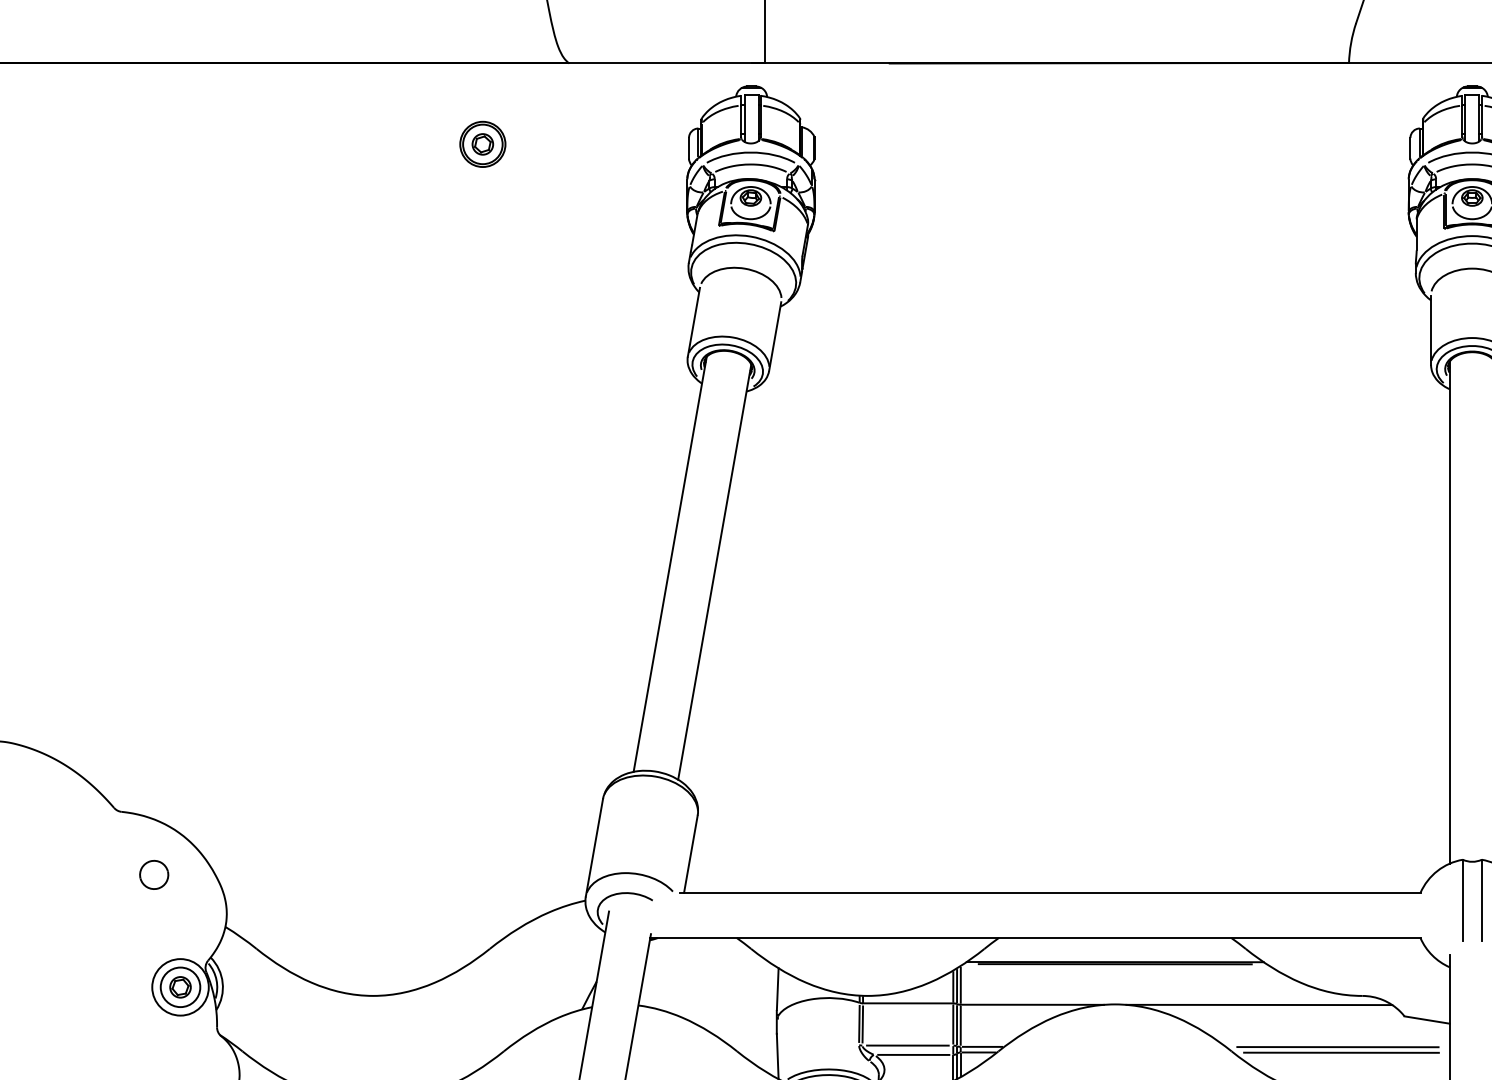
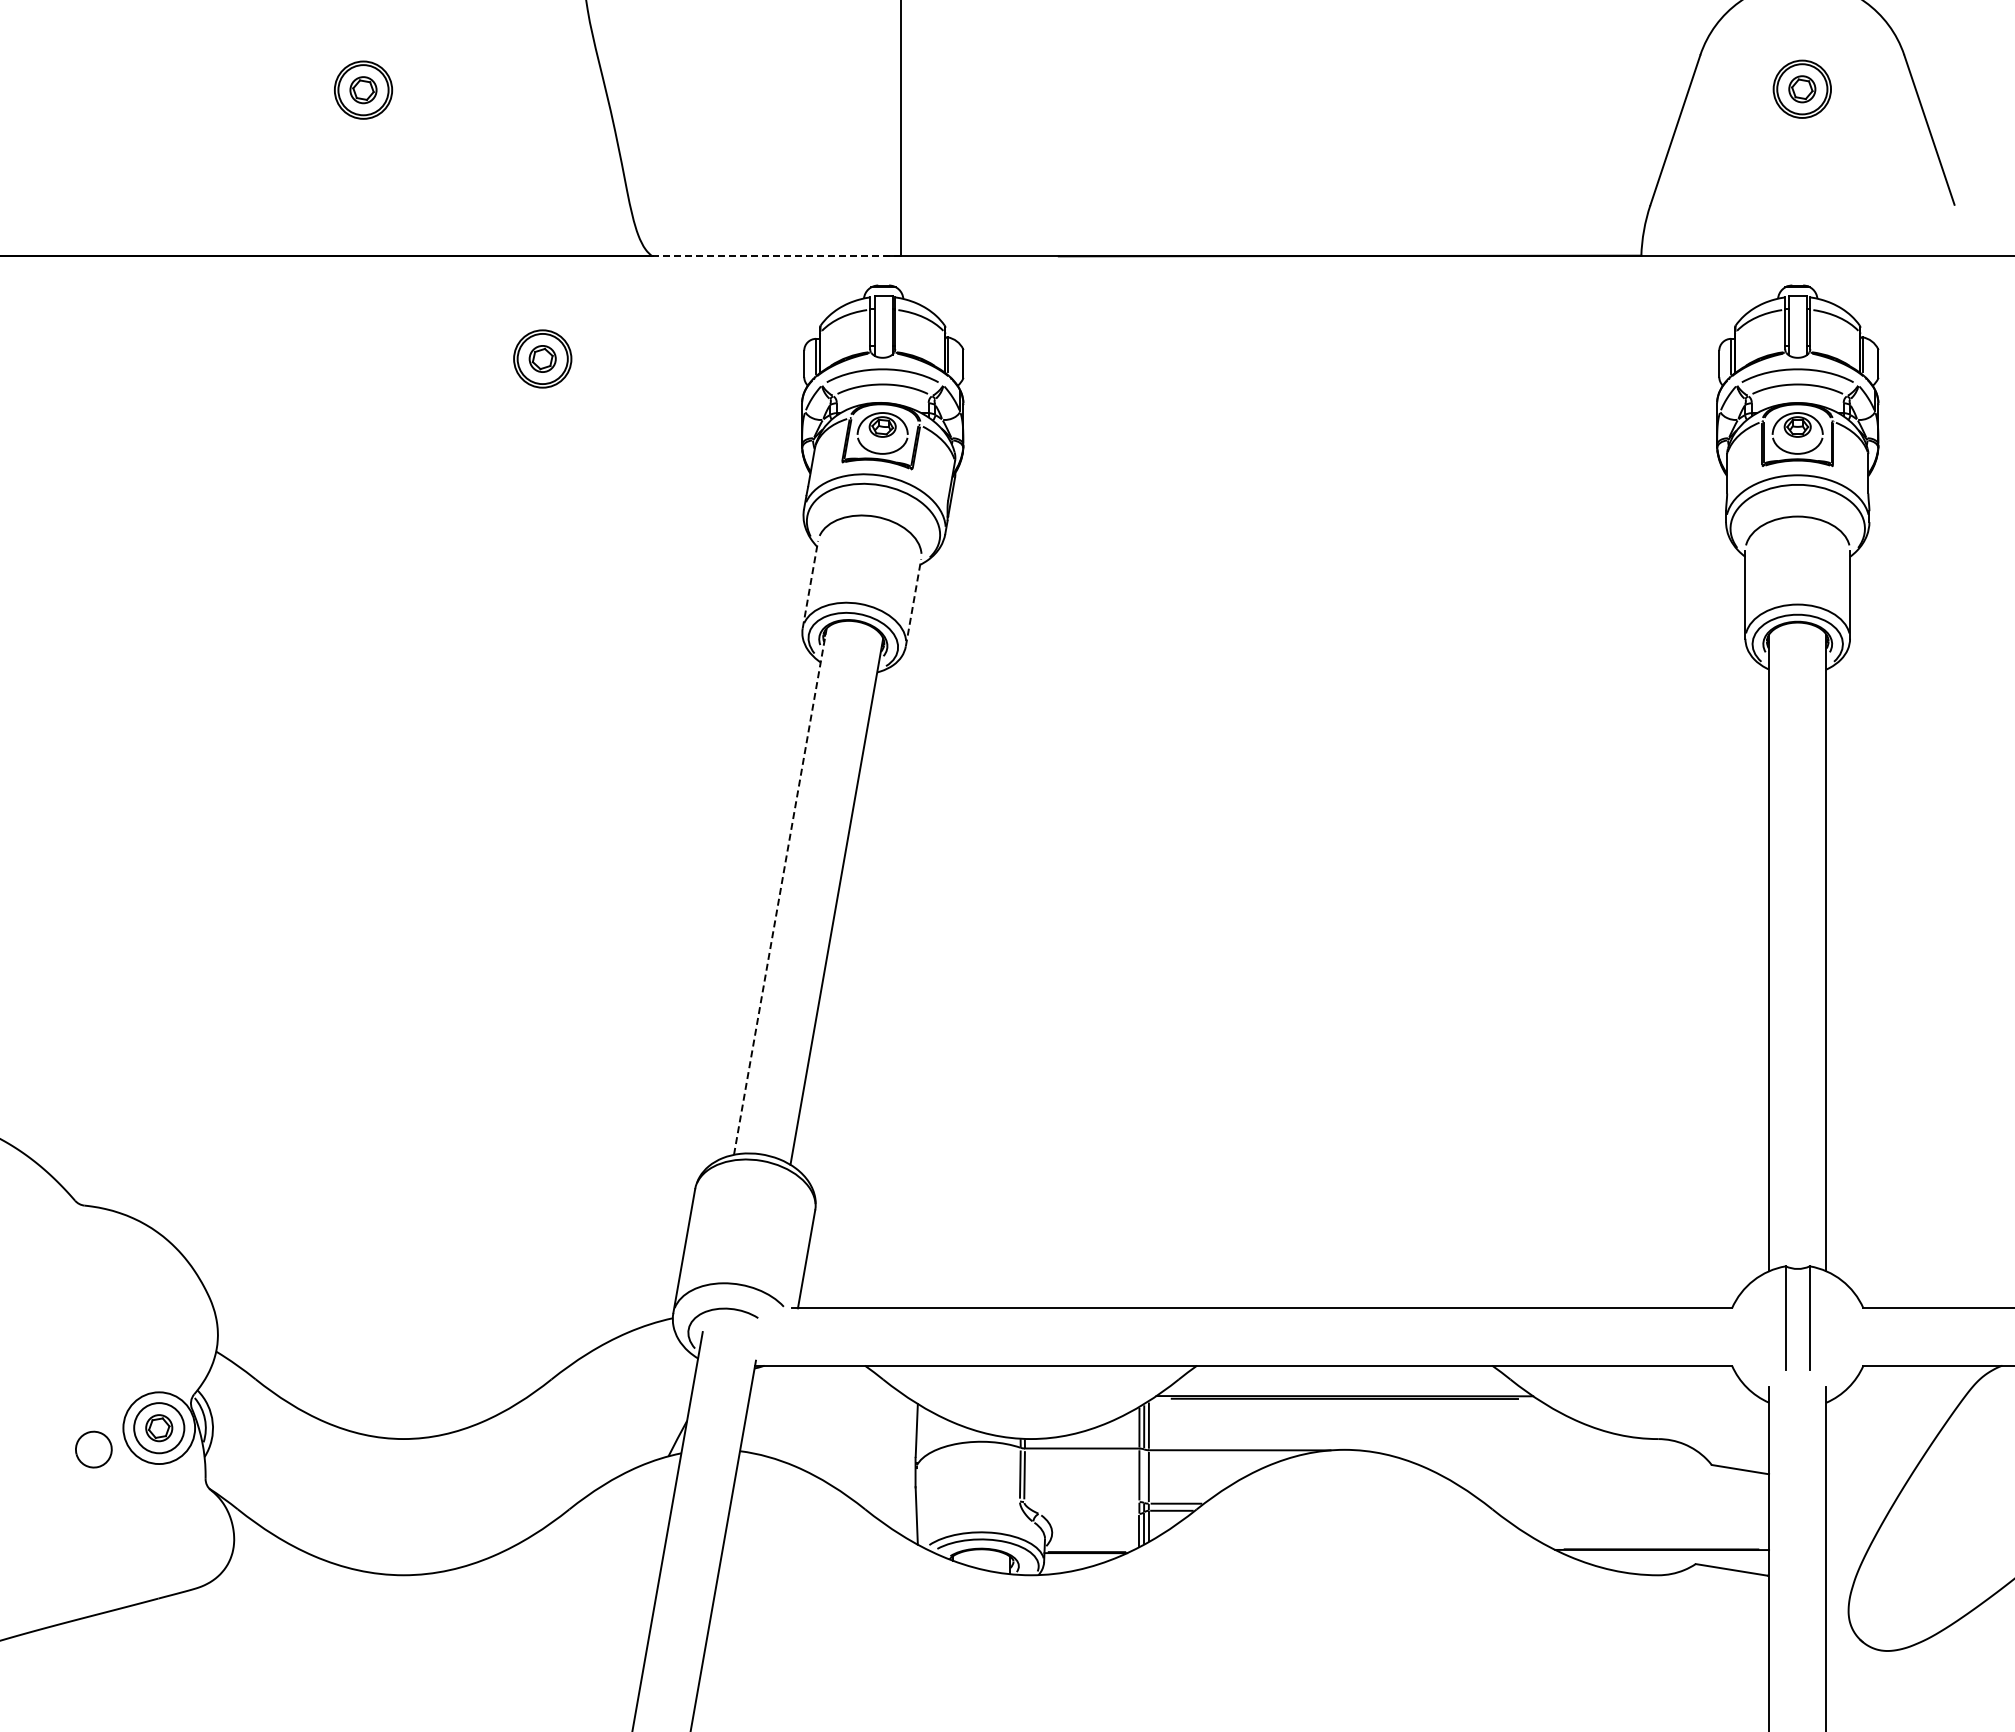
line: (667, 63) -> (776, 256), solid -> dashed
line: (693, 322) -> (810, 584), solid -> dashed
line: (775, 336) -> (913, 602), solid -> dashed
line: (670, 564) -> (780, 891), solid -> dashed
part: (153, 874) -> (93, 1449), moved
line: (1259, 1004) -> (1527, 1450), removed
line: (957, 1025) -> (1144, 1476), removed
line: (907, 1045) -> (1081, 1502), removed
line: (1337, 1046) -> (1626, 1503), removed
line: (1341, 1053) -> (1631, 1511), removed
line: (913, 1054) -> (1089, 1513), removed

